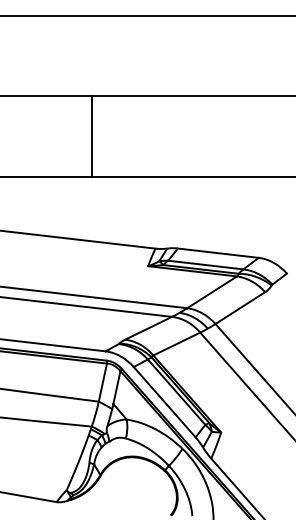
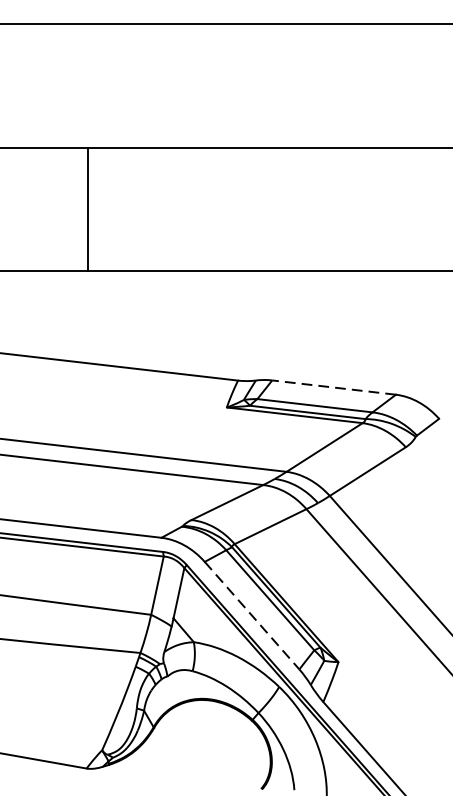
line: (92, 136) -> (87, 208), moved
line: (218, 253) -> (334, 388), solid -> dashed
line: (164, 402) -> (251, 616), solid -> dashed

